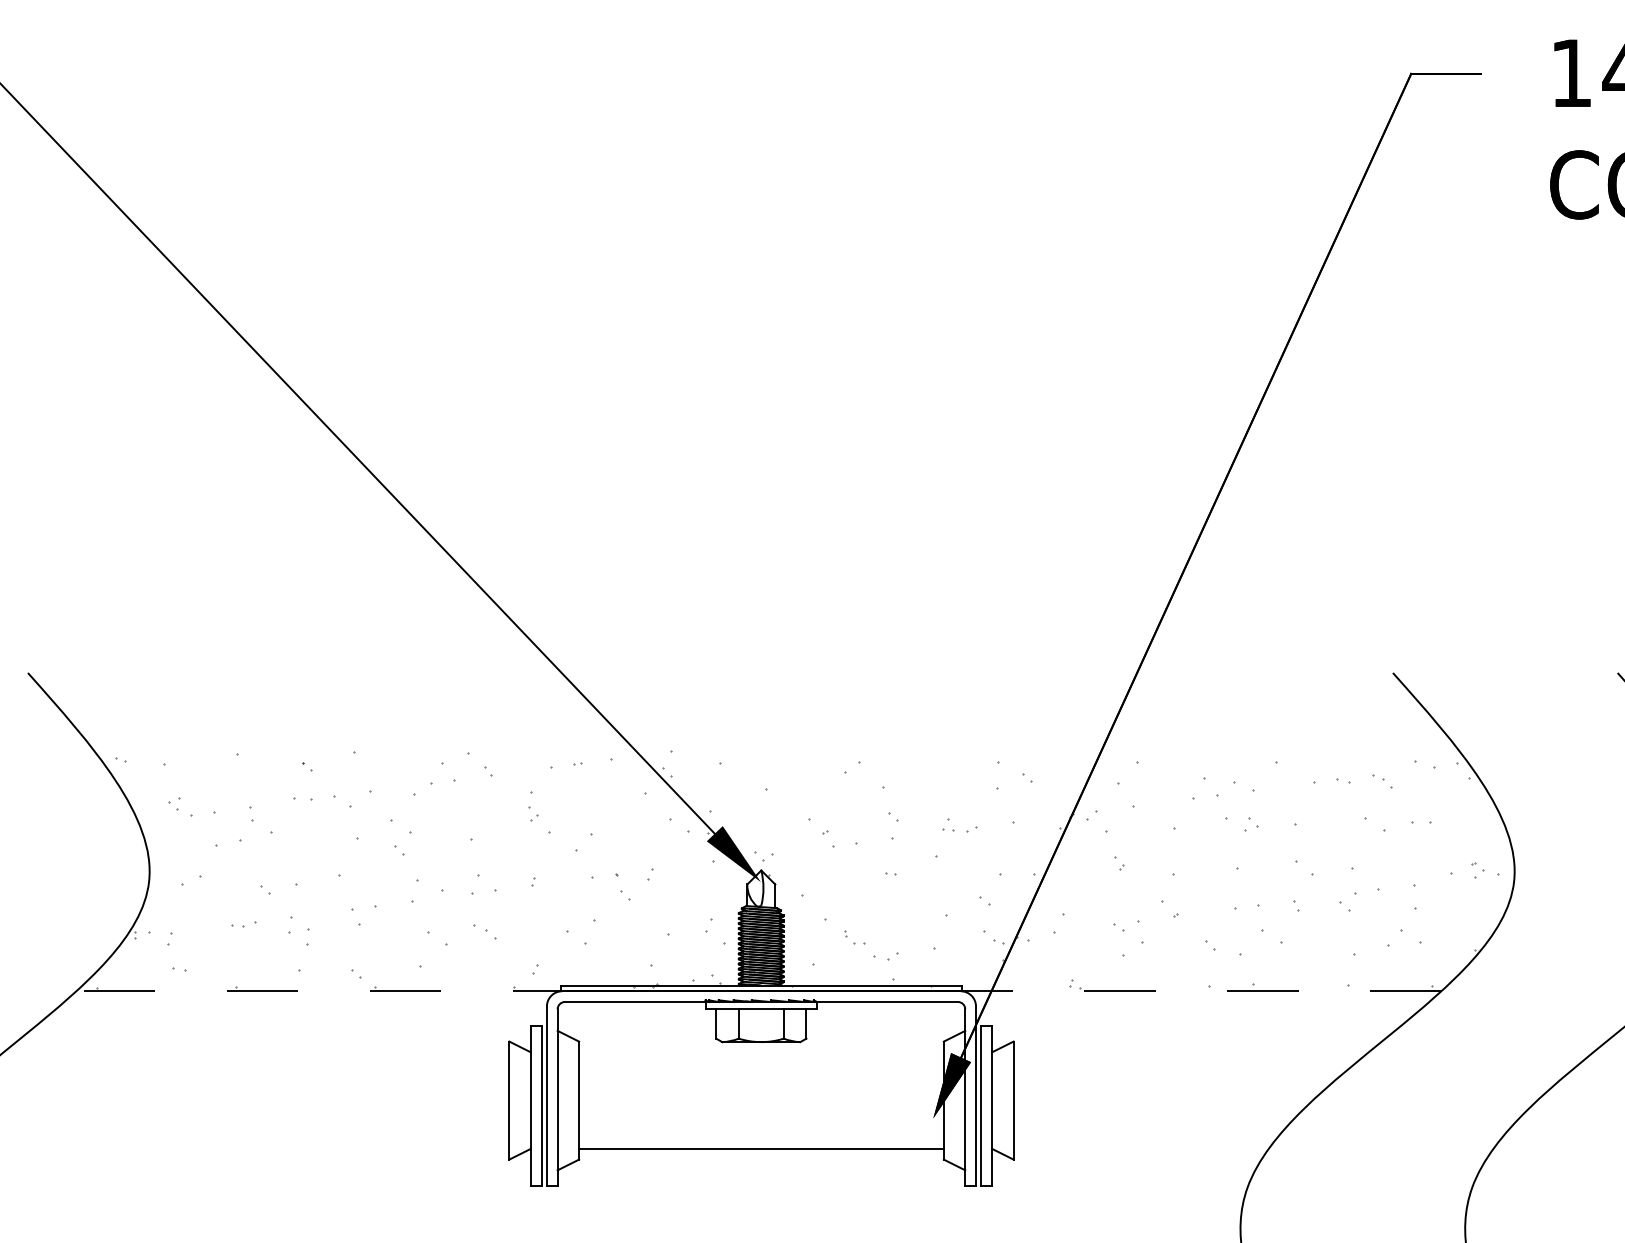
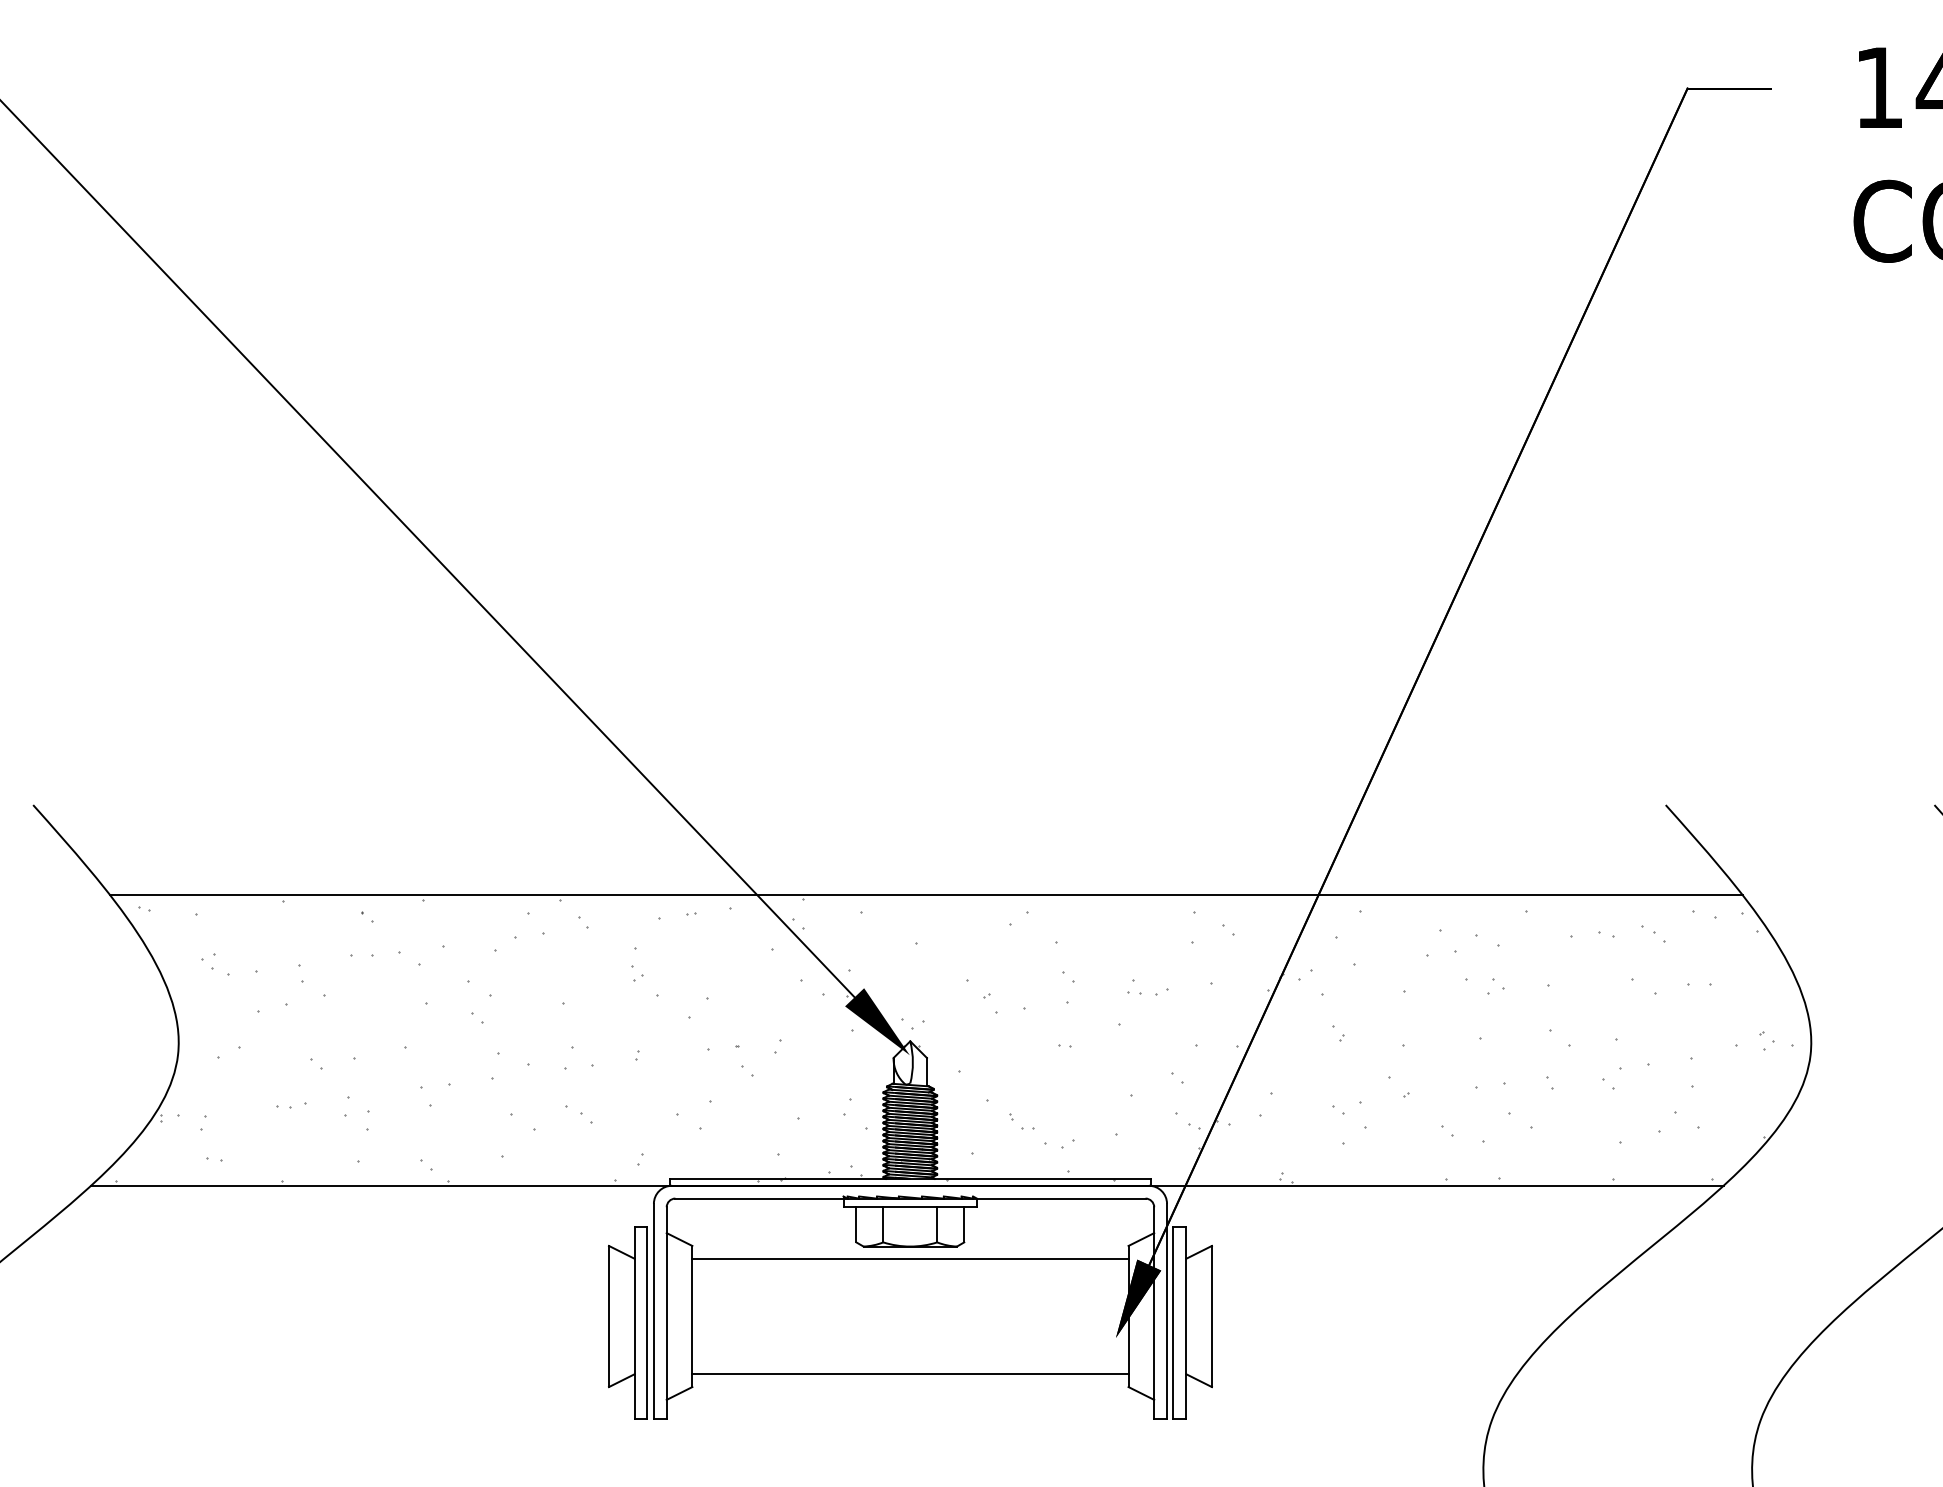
line: (774, 748) -> (926, 895), added
line: (758, 991) -> (906, 1186), dashed -> solid
line: (761, 1052) -> (910, 1258), added

